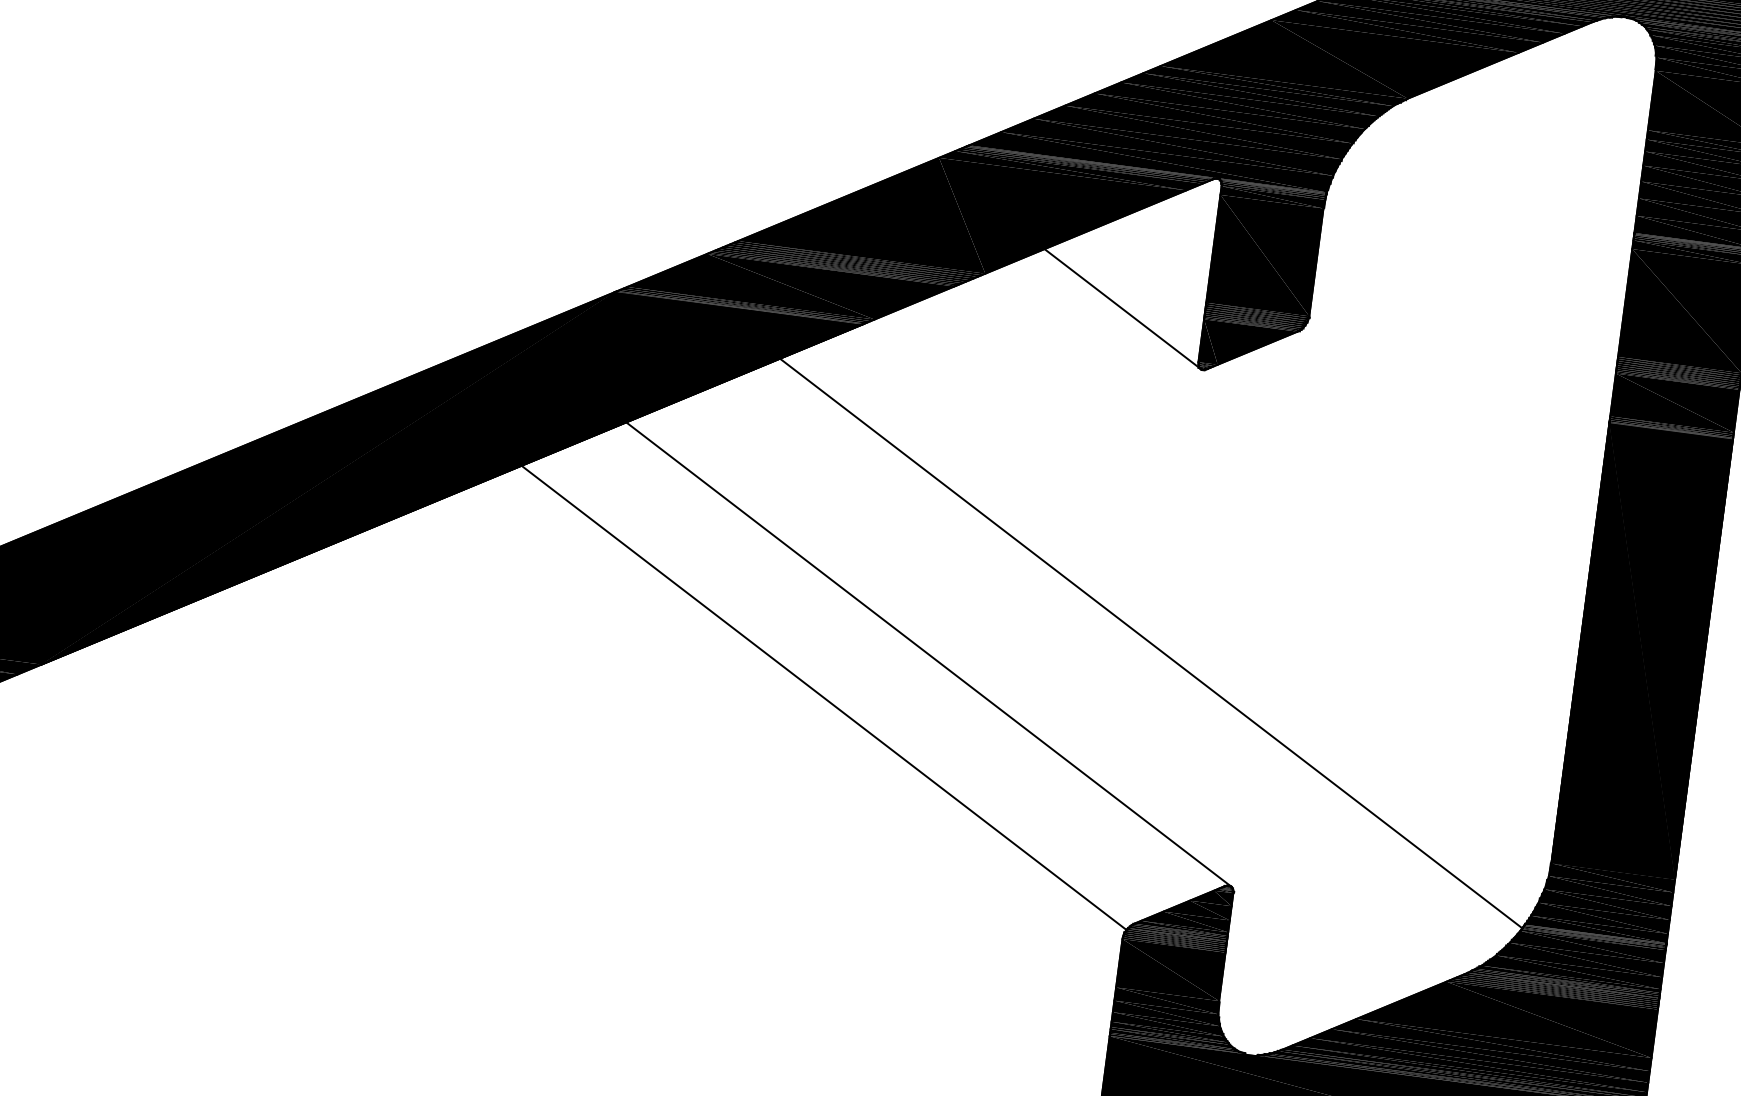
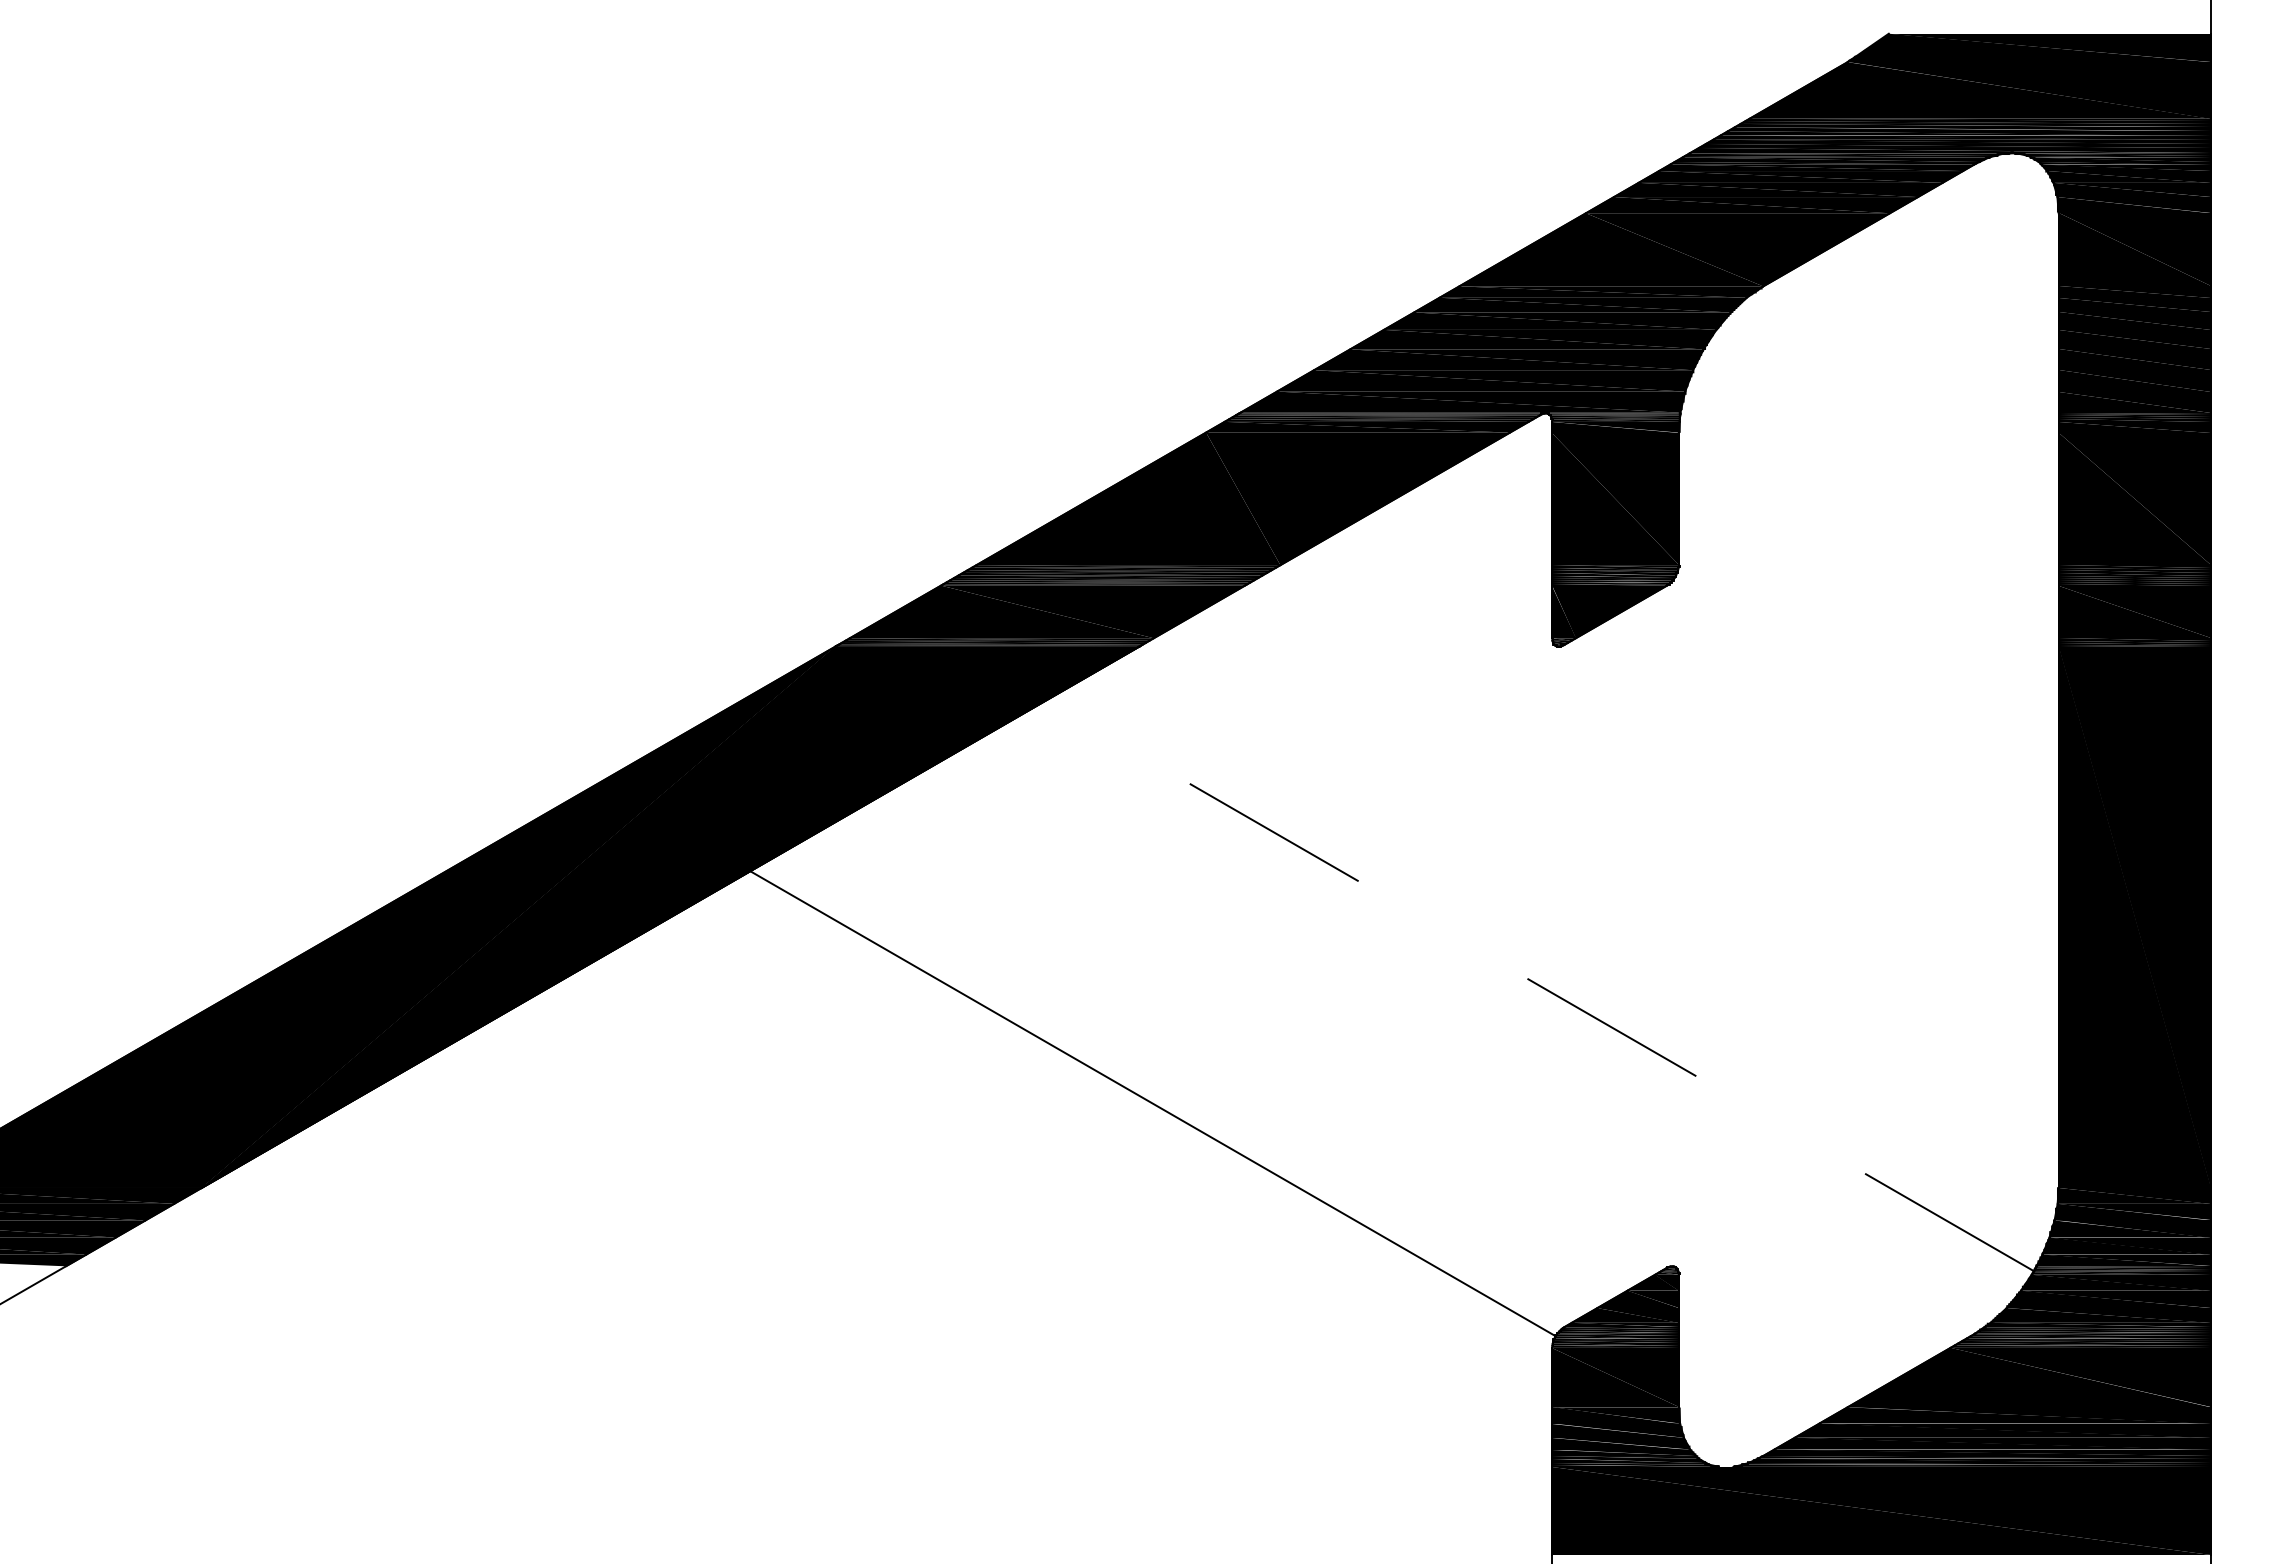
line: (1122, 308) -> (1451, 585), removed
line: (1150, 643) -> (1539, 985), solid -> dashed
line: (928, 654) -> (1272, 1034), removed

